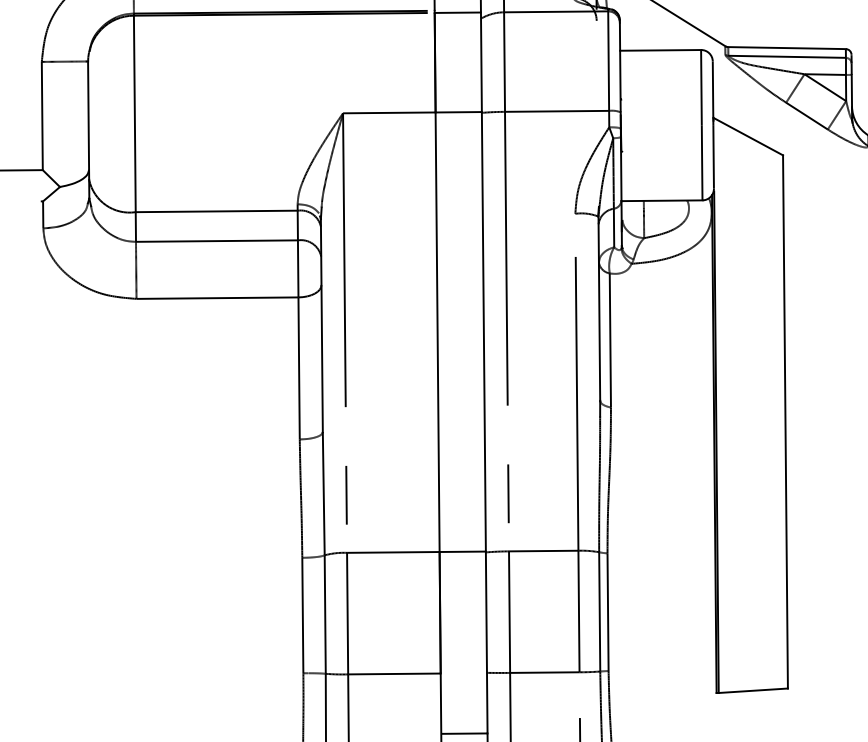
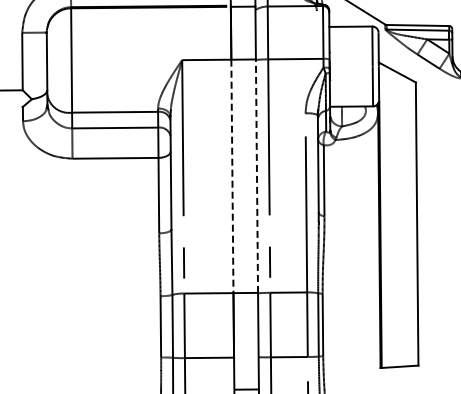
line: (437, 332) -> (232, 176), solid -> dashed
line: (482, 332) -> (256, 176), solid -> dashed

